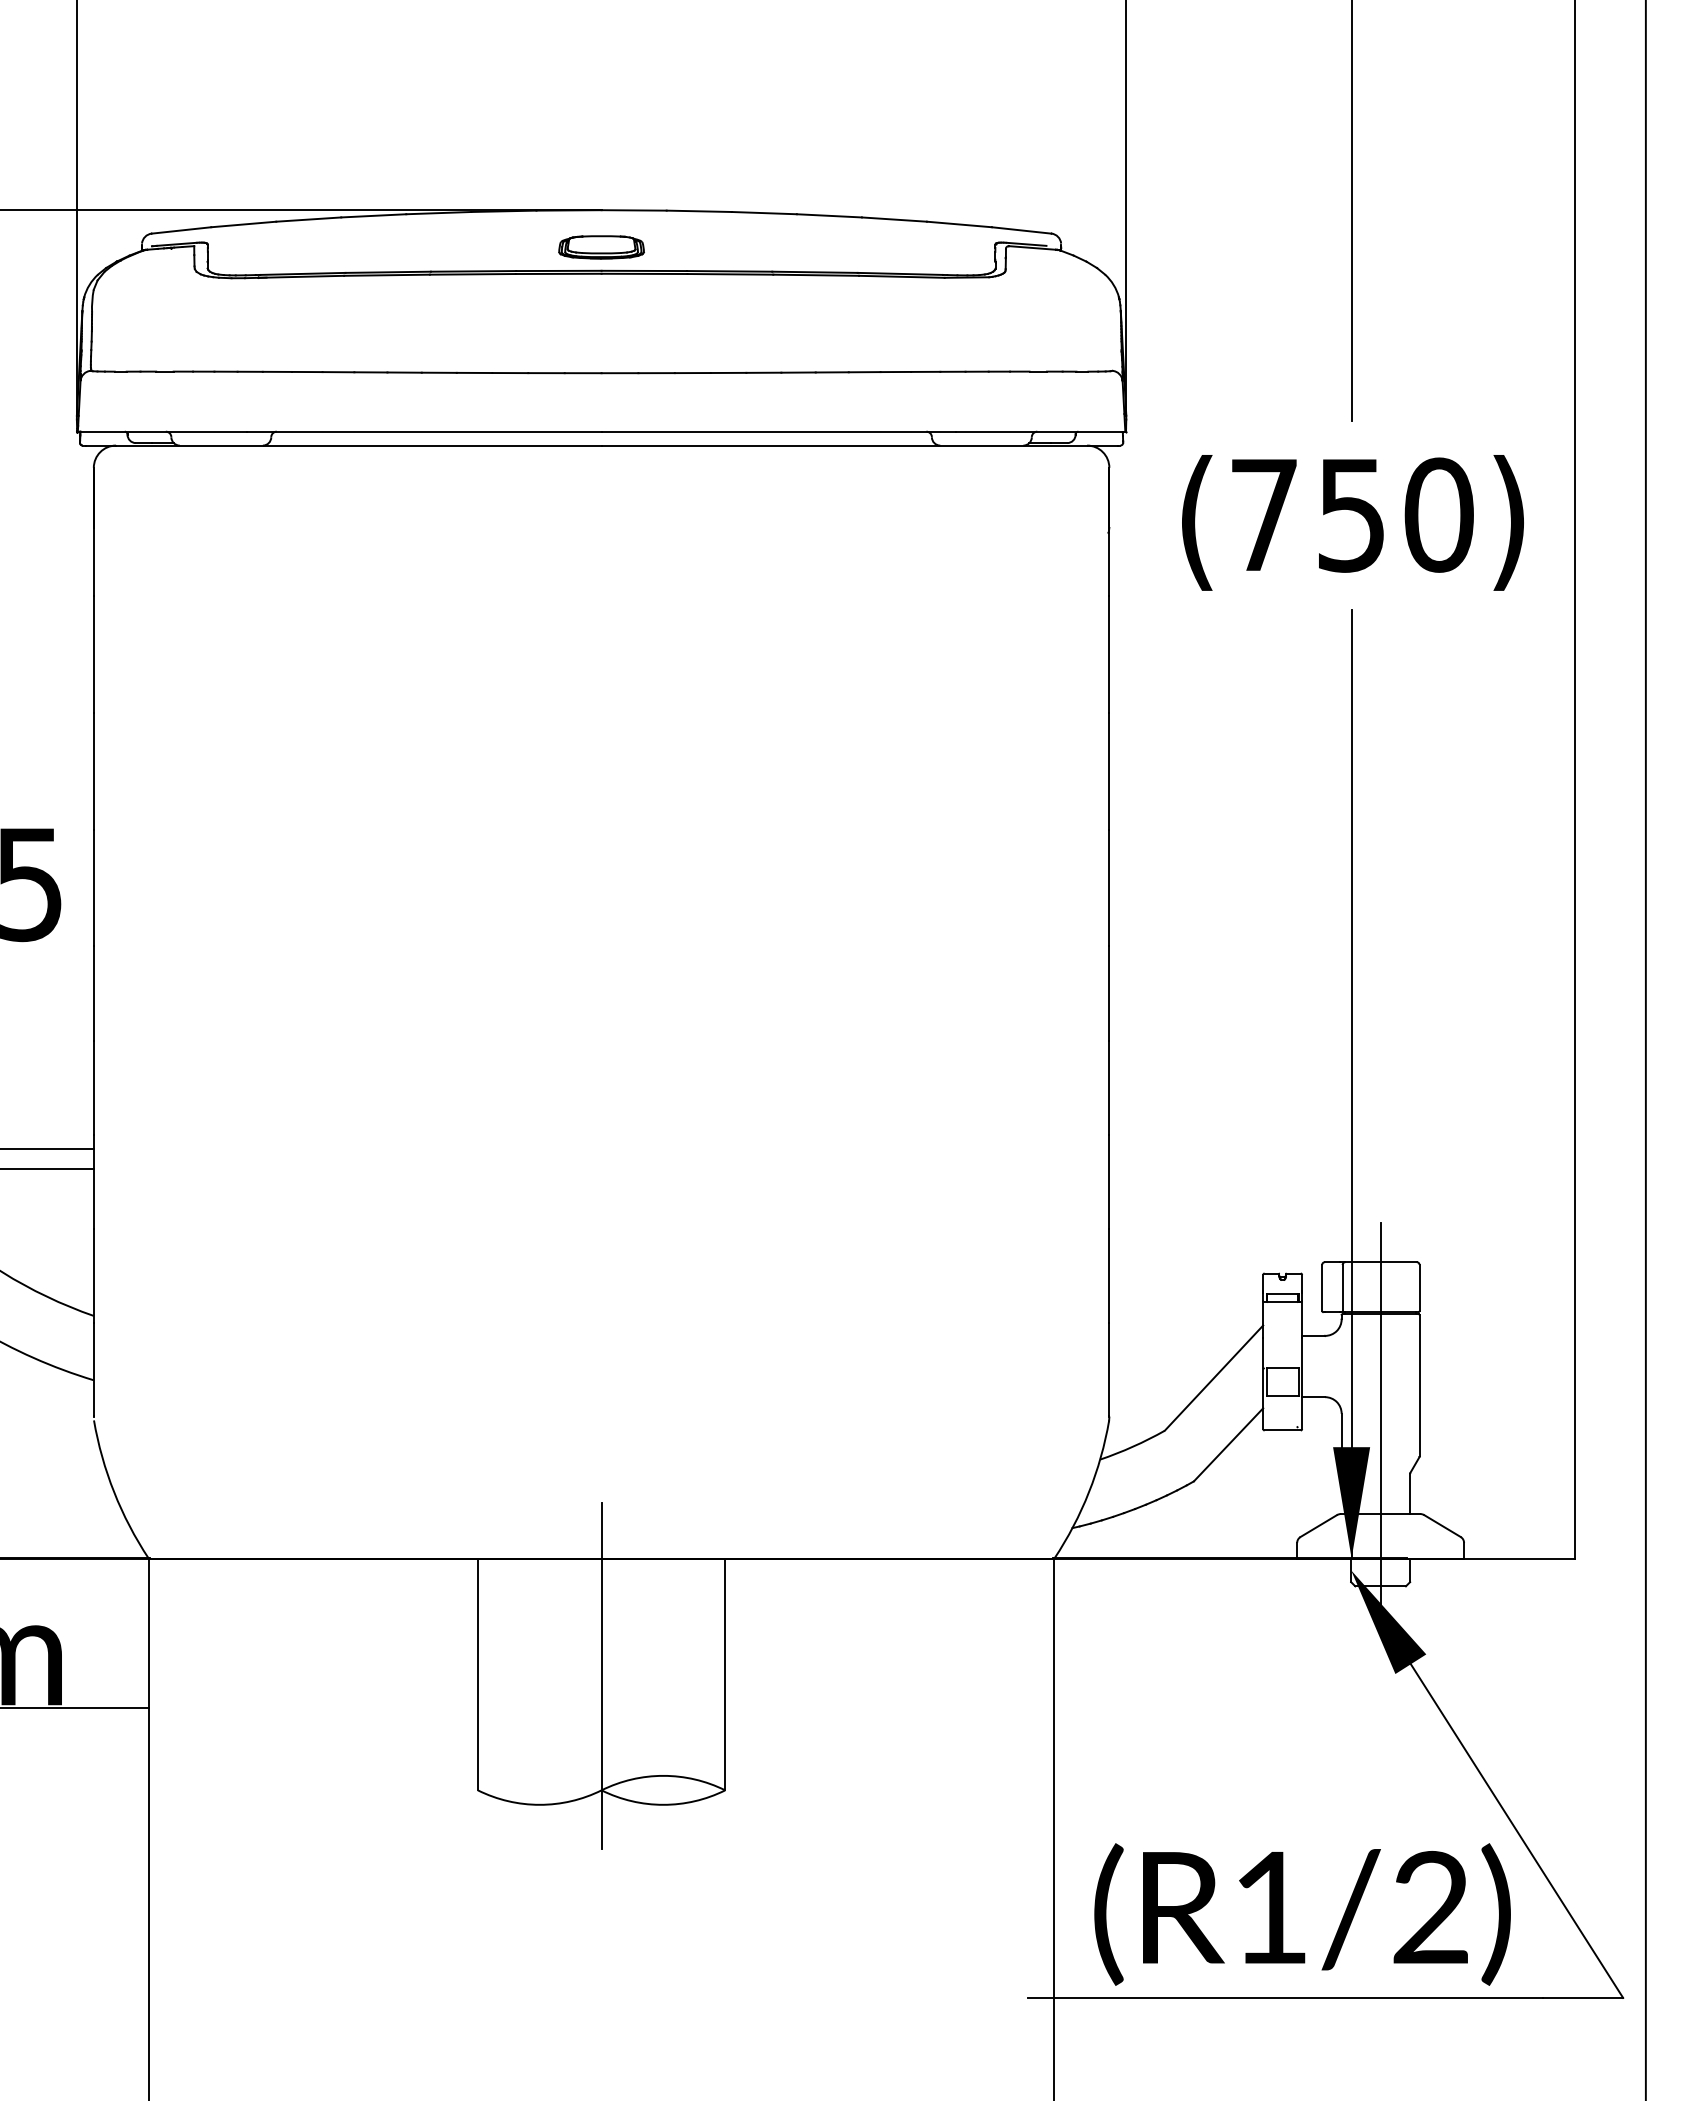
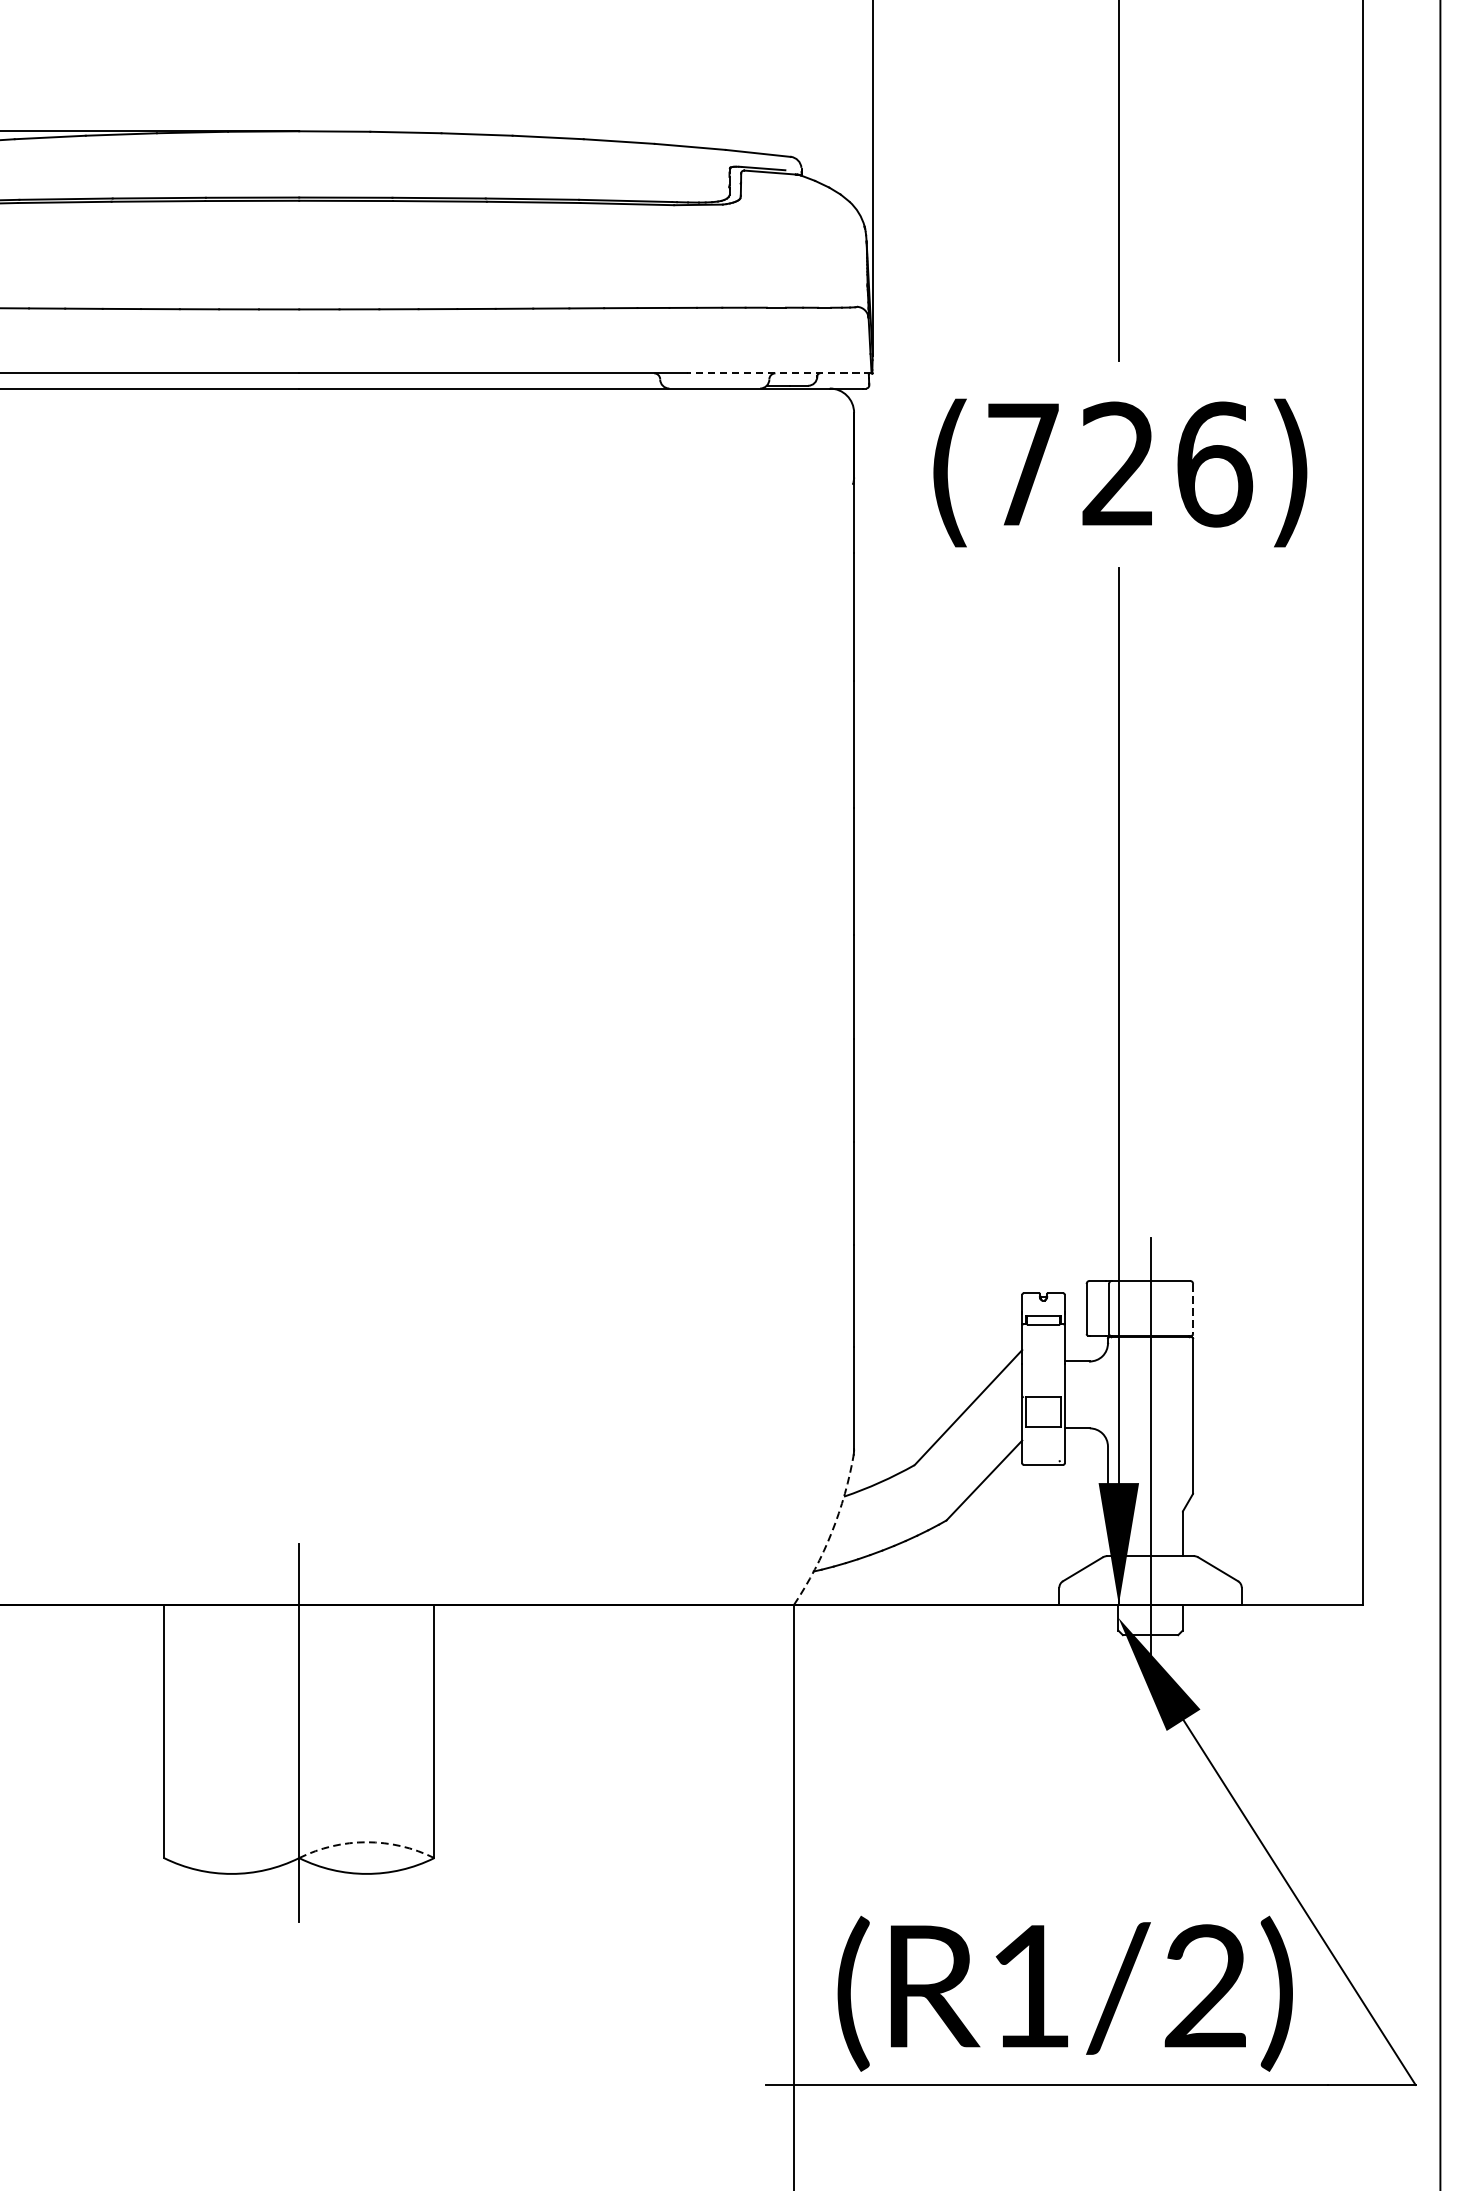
part: (601, 247) -> (299, 172), removed
line: (1040, 431) -> (778, 373), solid -> dashed
text: (1396, 514) -> (1167, 463), 750 -> 726
line: (1419, 1287) -> (1193, 1308), solid -> dashed
arc: (1088, 1492) -> (831, 1532), solid -> dashed
arc: (663, 1775) -> (366, 1841), solid -> dashed

